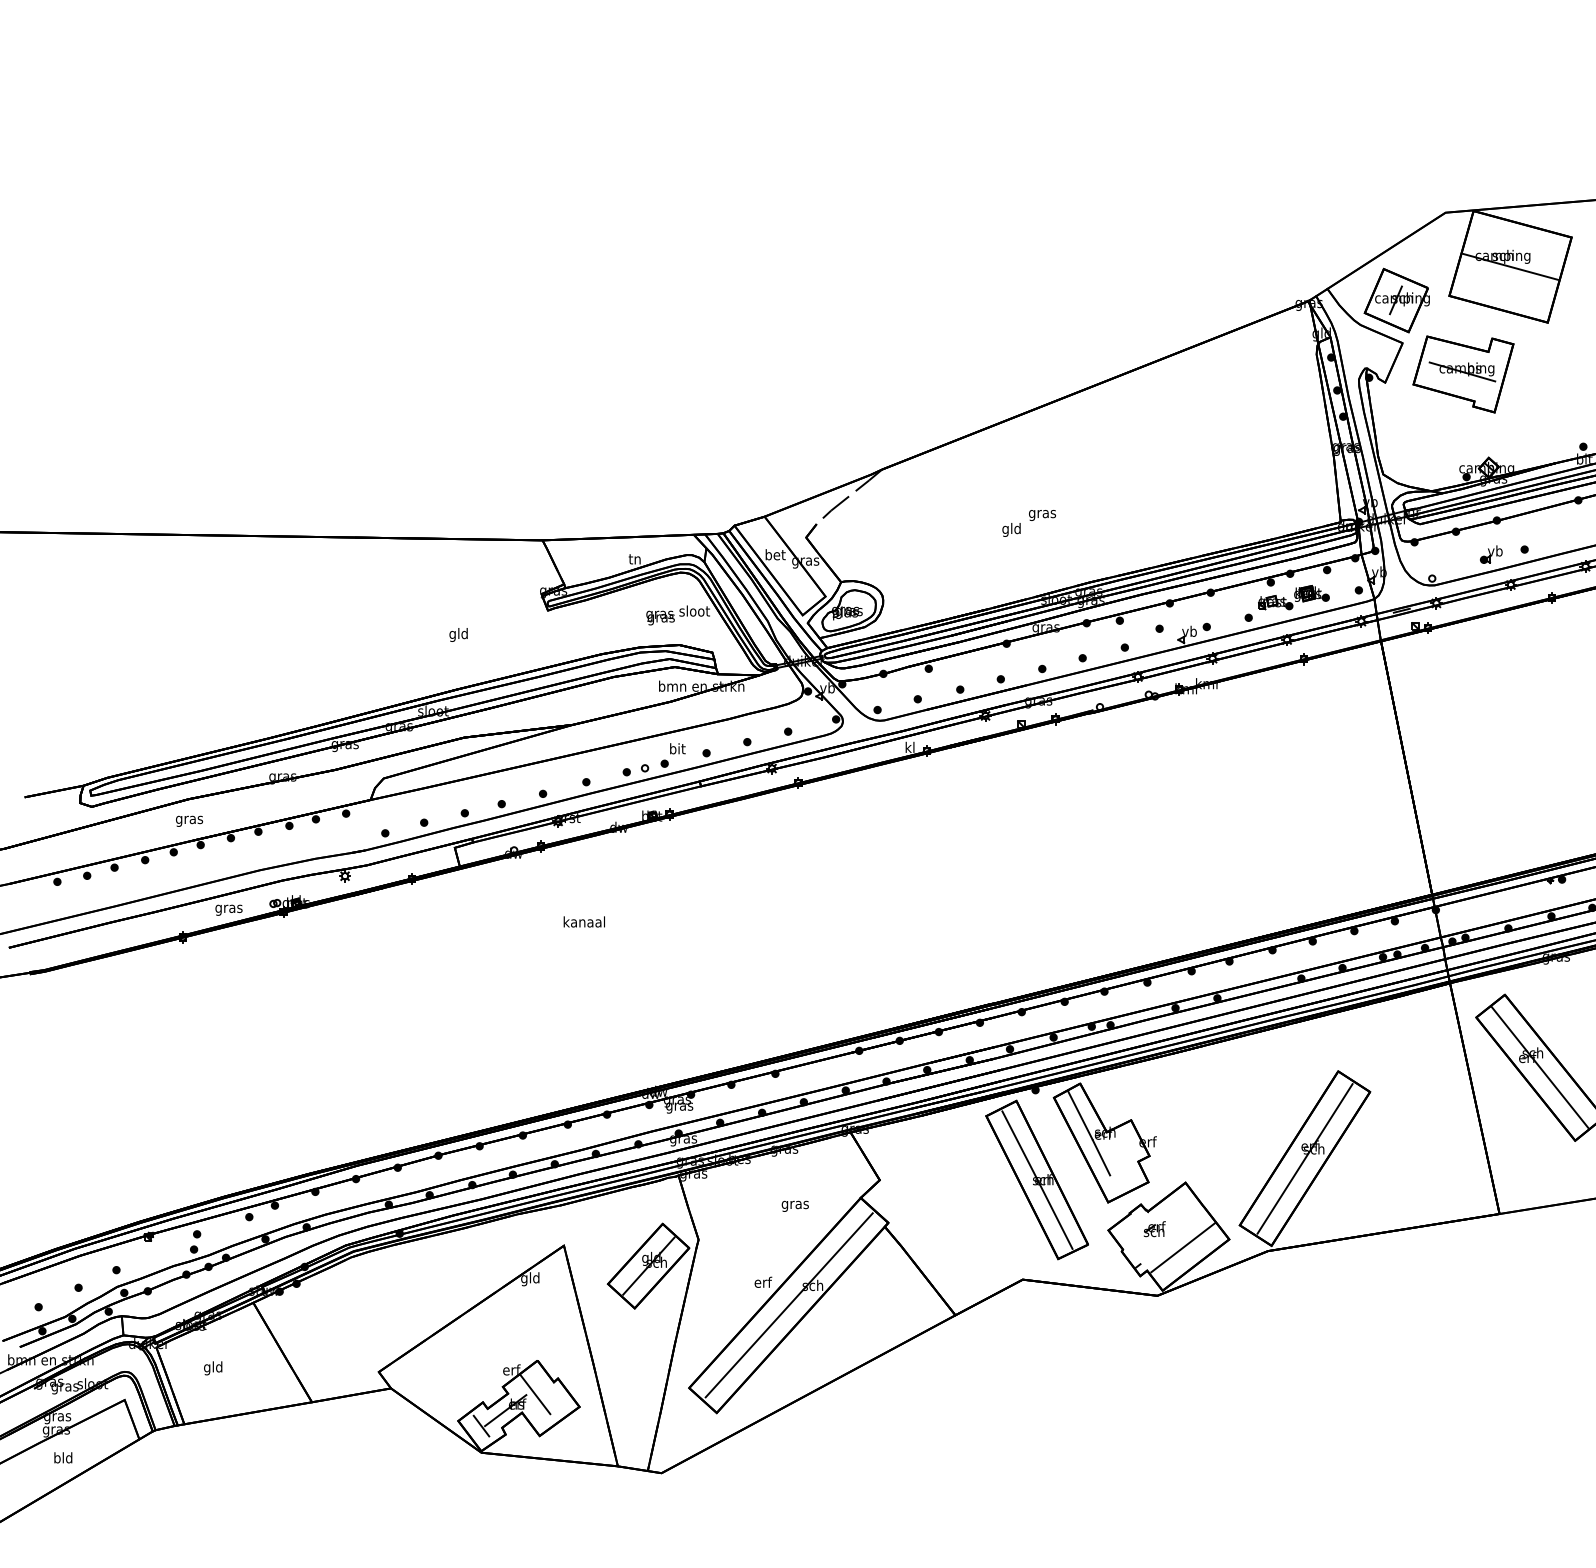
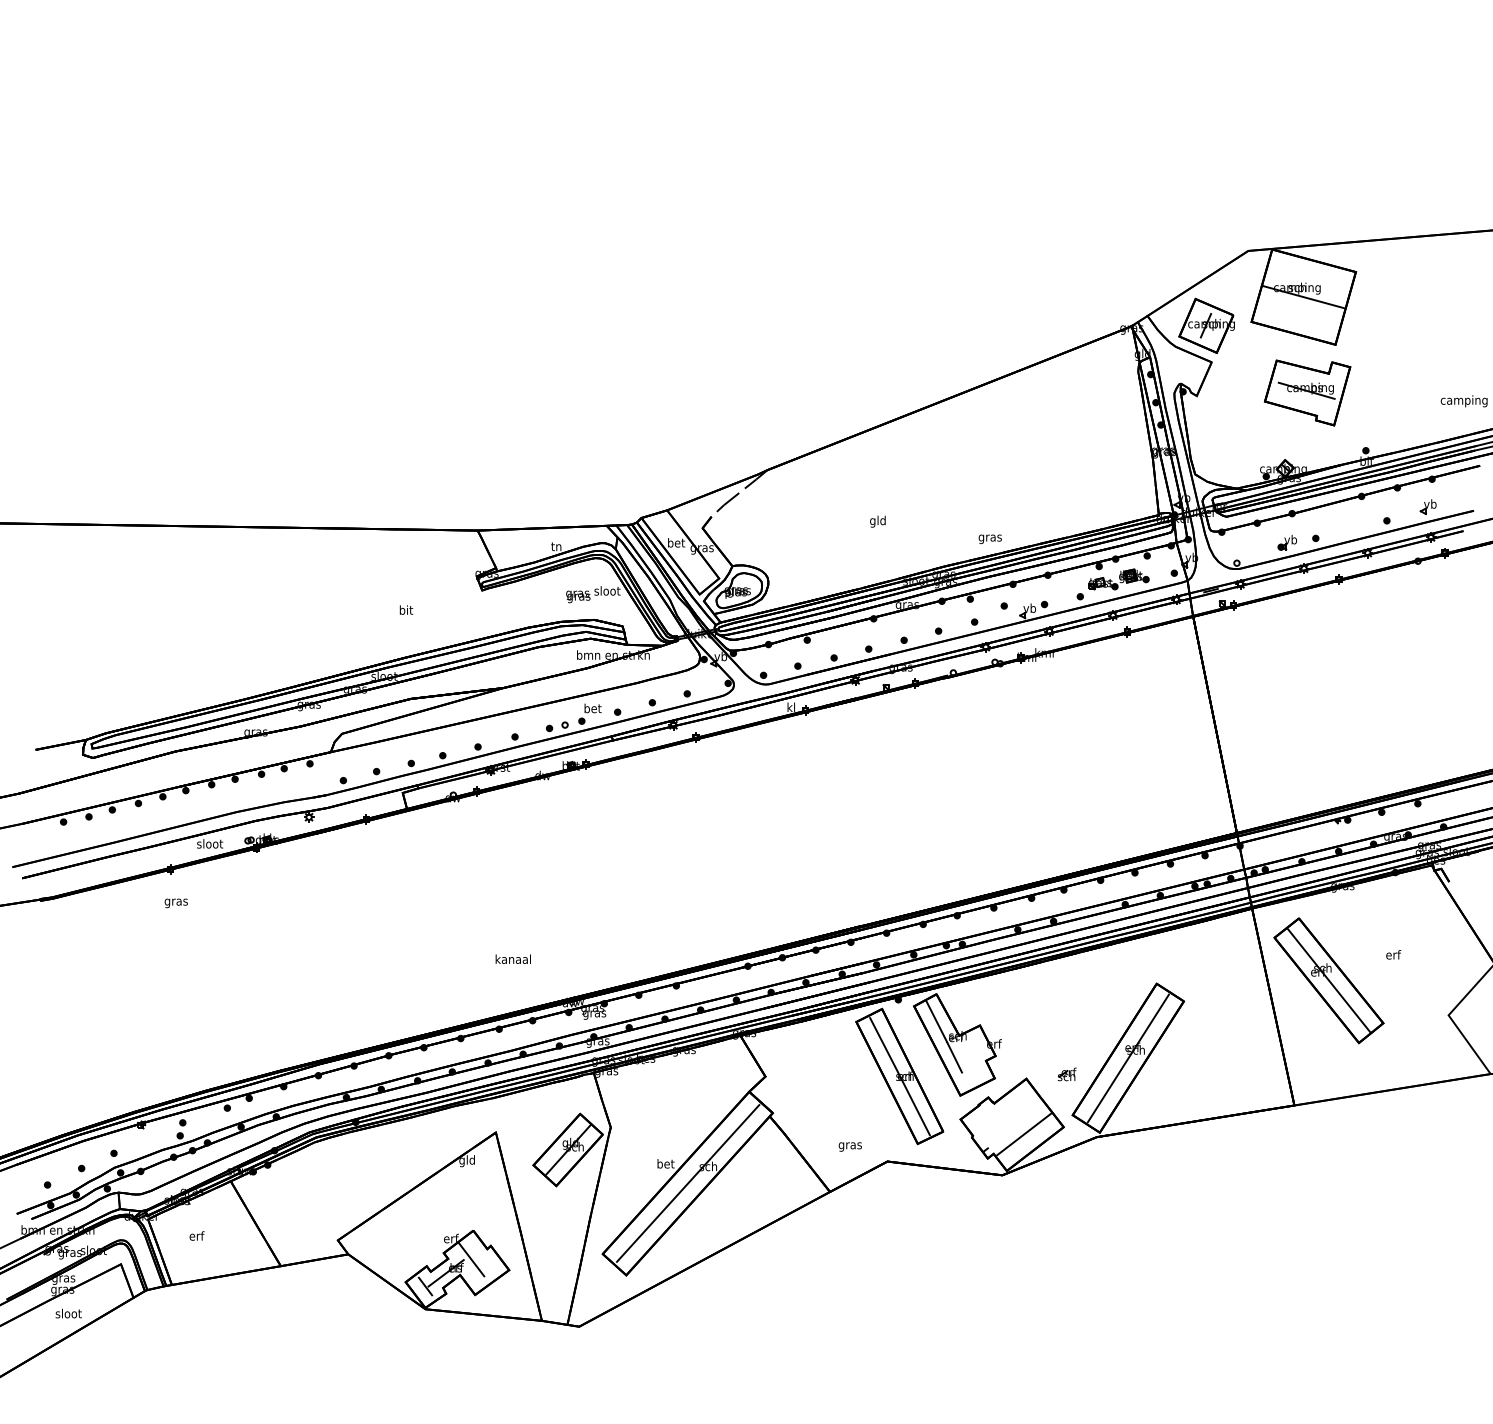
part: (1463, 373) -> (1307, 392), moved
text: (1041, 515) -> (989, 539), moved
text: (458, 635) -> (405, 611), gld -> bit
text: (677, 748) -> (592, 708), bit -> bet
text: (188, 821) -> (175, 903), moved
text: (229, 908) -> (210, 844), gras -> sloot
text: (583, 921) -> (512, 958), moved
text: (794, 1205) -> (849, 1146), moved
part: (1154, 1229) -> (1066, 1074), moved
text: (762, 1281) -> (665, 1163), erf -> bet
text: (213, 1368) -> (196, 1237), gld -> erf
text: (63, 1457) -> (68, 1313), bld -> sloot

